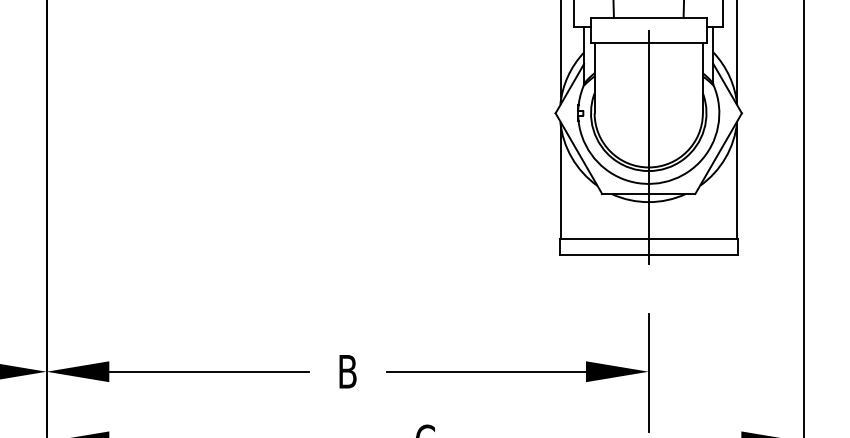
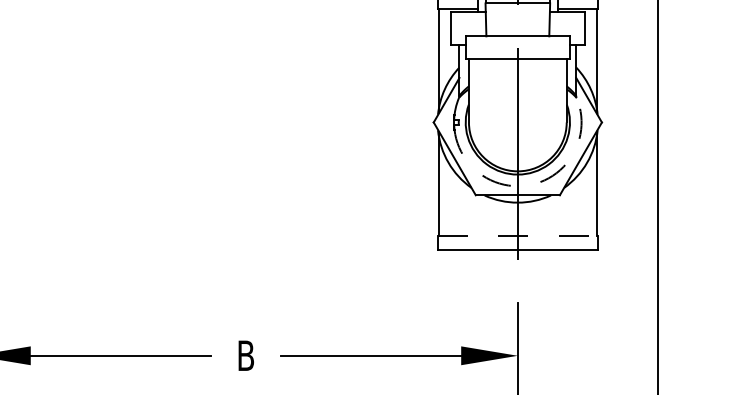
arc: (663, 182) -> (531, 184), solid -> dashed
line: (648, 238) -> (517, 235), solid -> dashed

